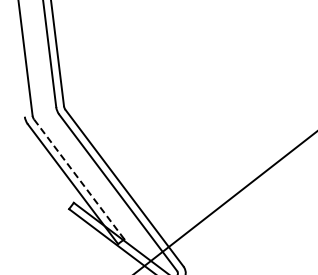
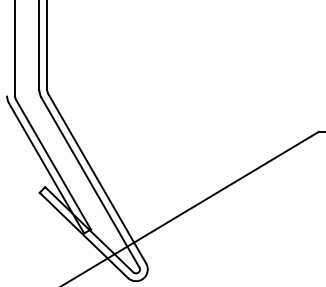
line: (79, 179) -> (53, 164), dashed -> solid

